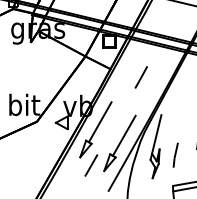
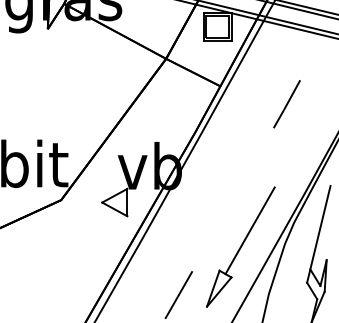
part: (95, 129) -> (187, 216), removed

